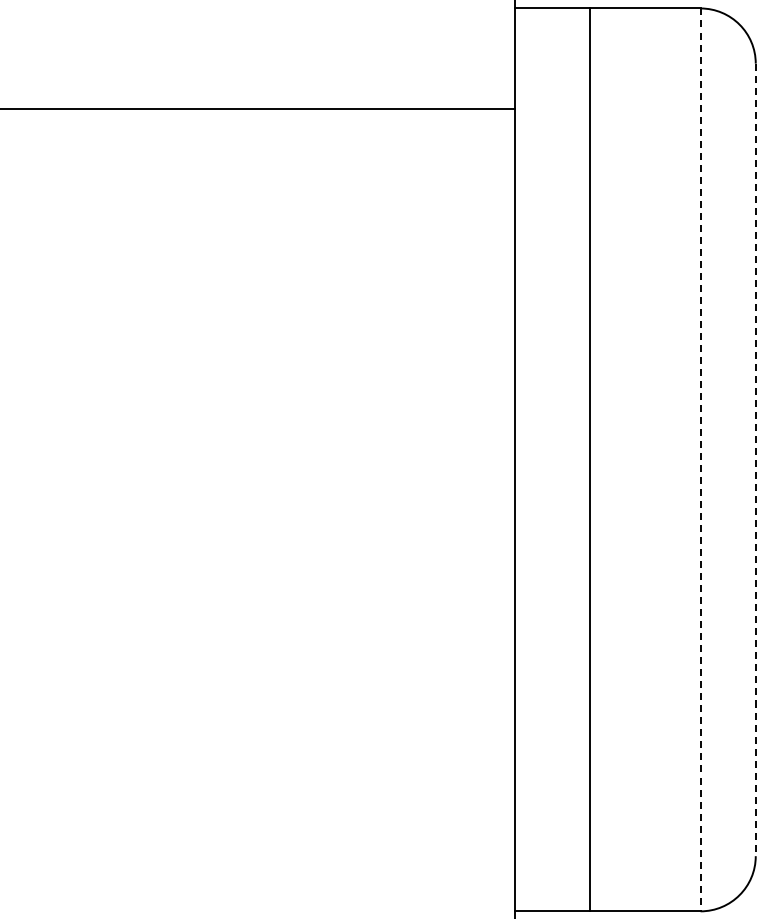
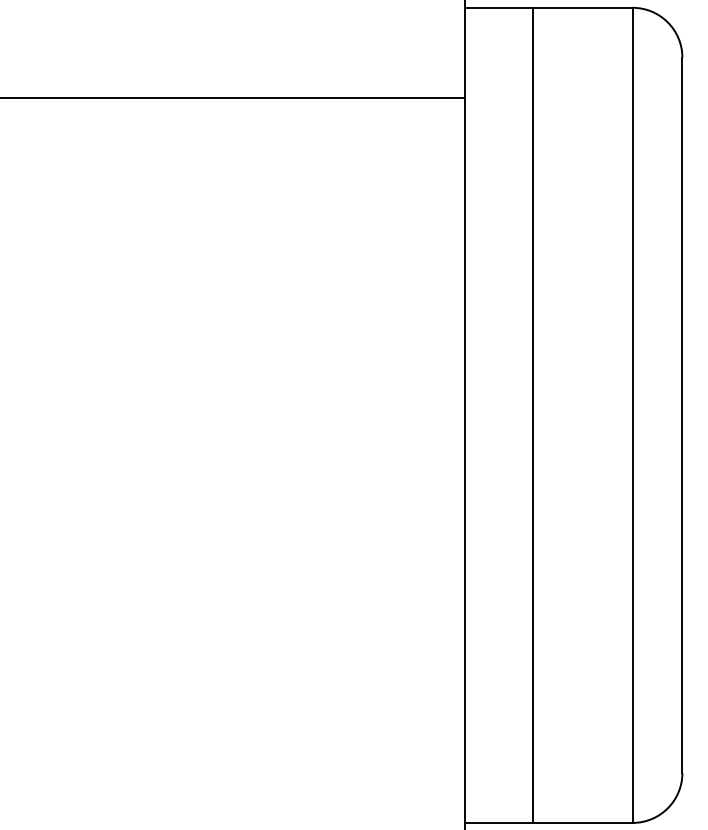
line: (700, 460) -> (632, 415), dashed -> solid
line: (755, 460) -> (682, 415), dashed -> solid

